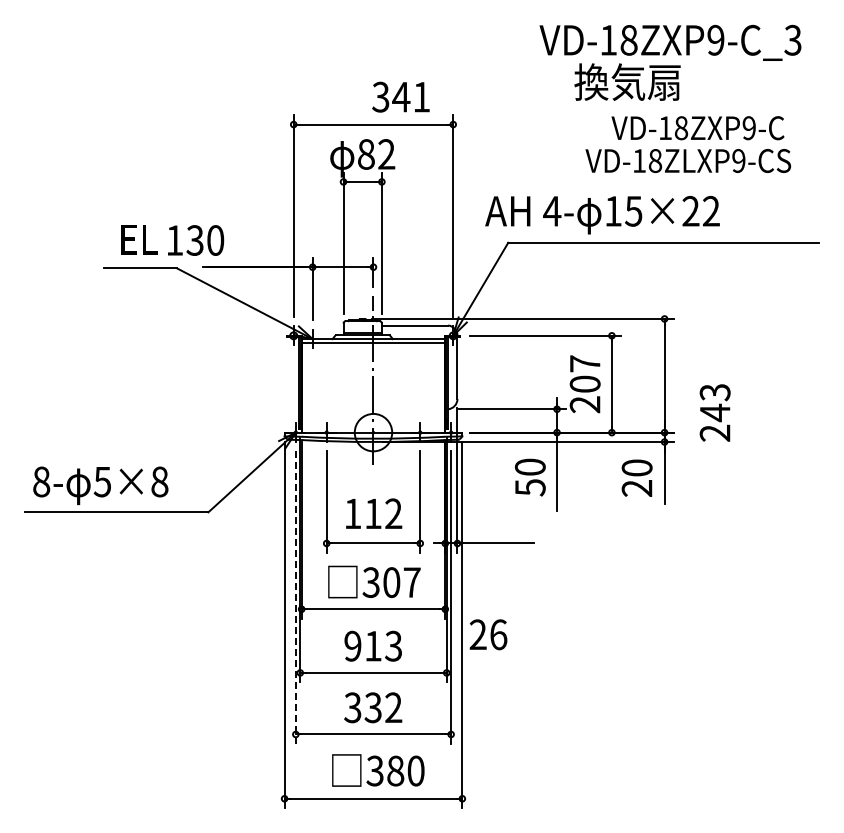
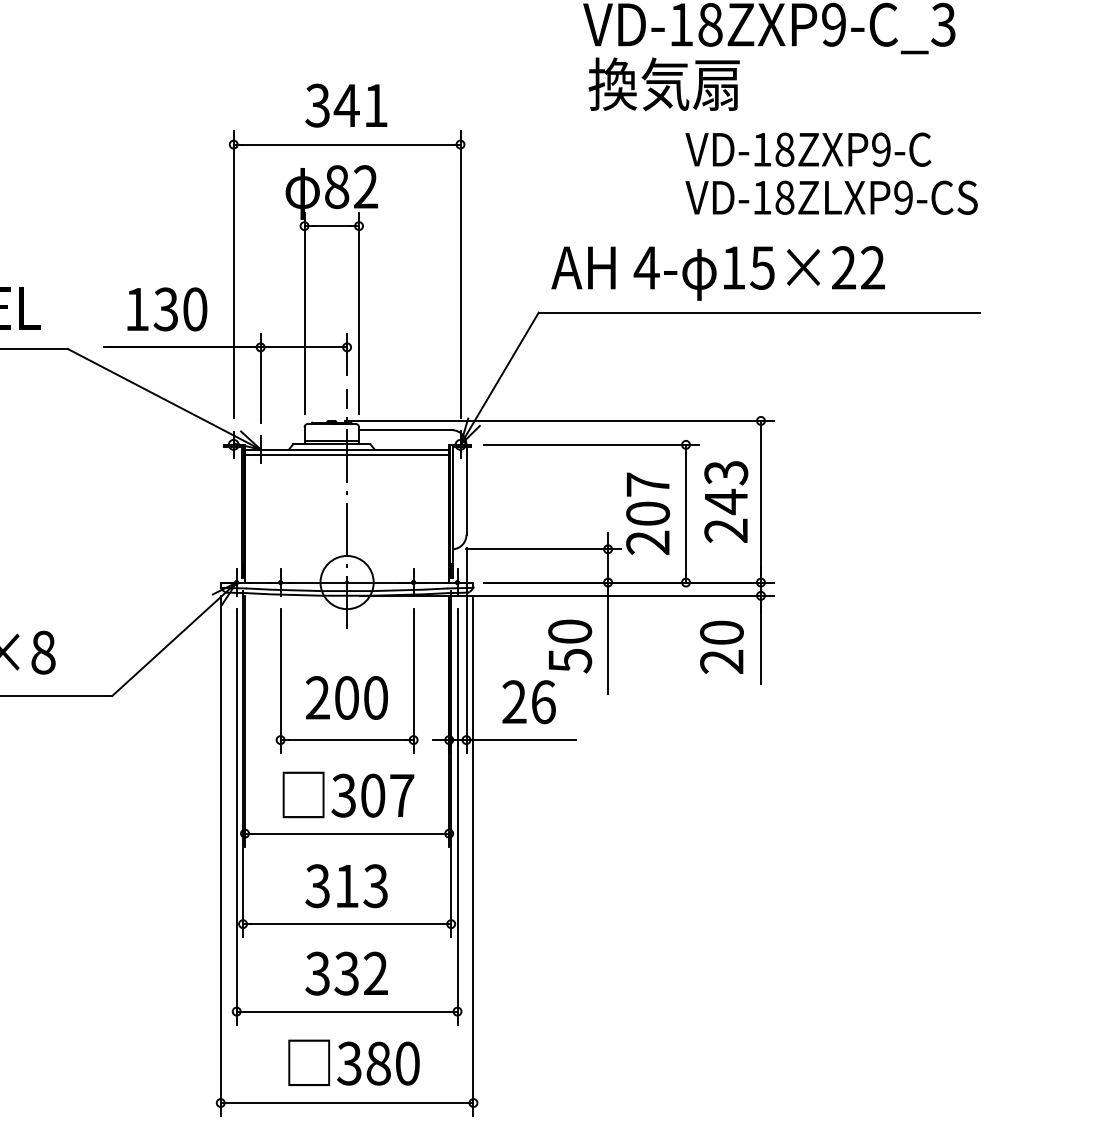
text: (627, 81) -> (664, 83), moved
text: (400, 96) -> (345, 104), moved
text: (688, 160) -> (831, 197), moved
text: (602, 215) -> (718, 273), moved
text: (196, 240) -> (168, 309), moved
text: (714, 412) -> (725, 501), moved
text: (373, 513) -> (347, 697), 112 -> 200
line: (295, 598) -> (236, 818), dashed -> solid
text: (488, 634) -> (529, 701), moved
text: (352, 646) -> (317, 886), 913 -> 313

